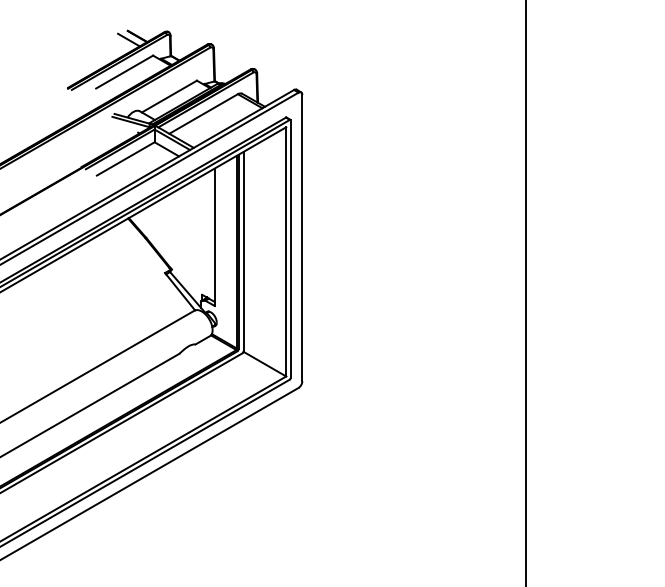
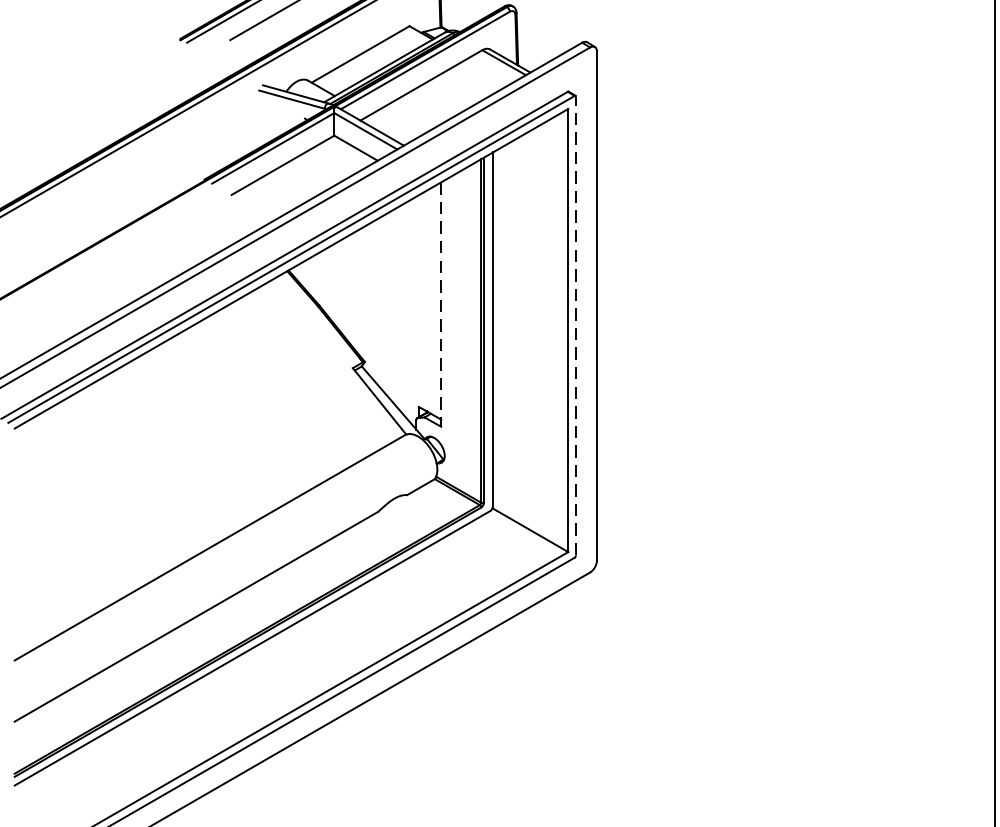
line: (214, 237) -> (440, 304), solid -> dashed
line: (290, 249) -> (575, 326), solid -> dashed

